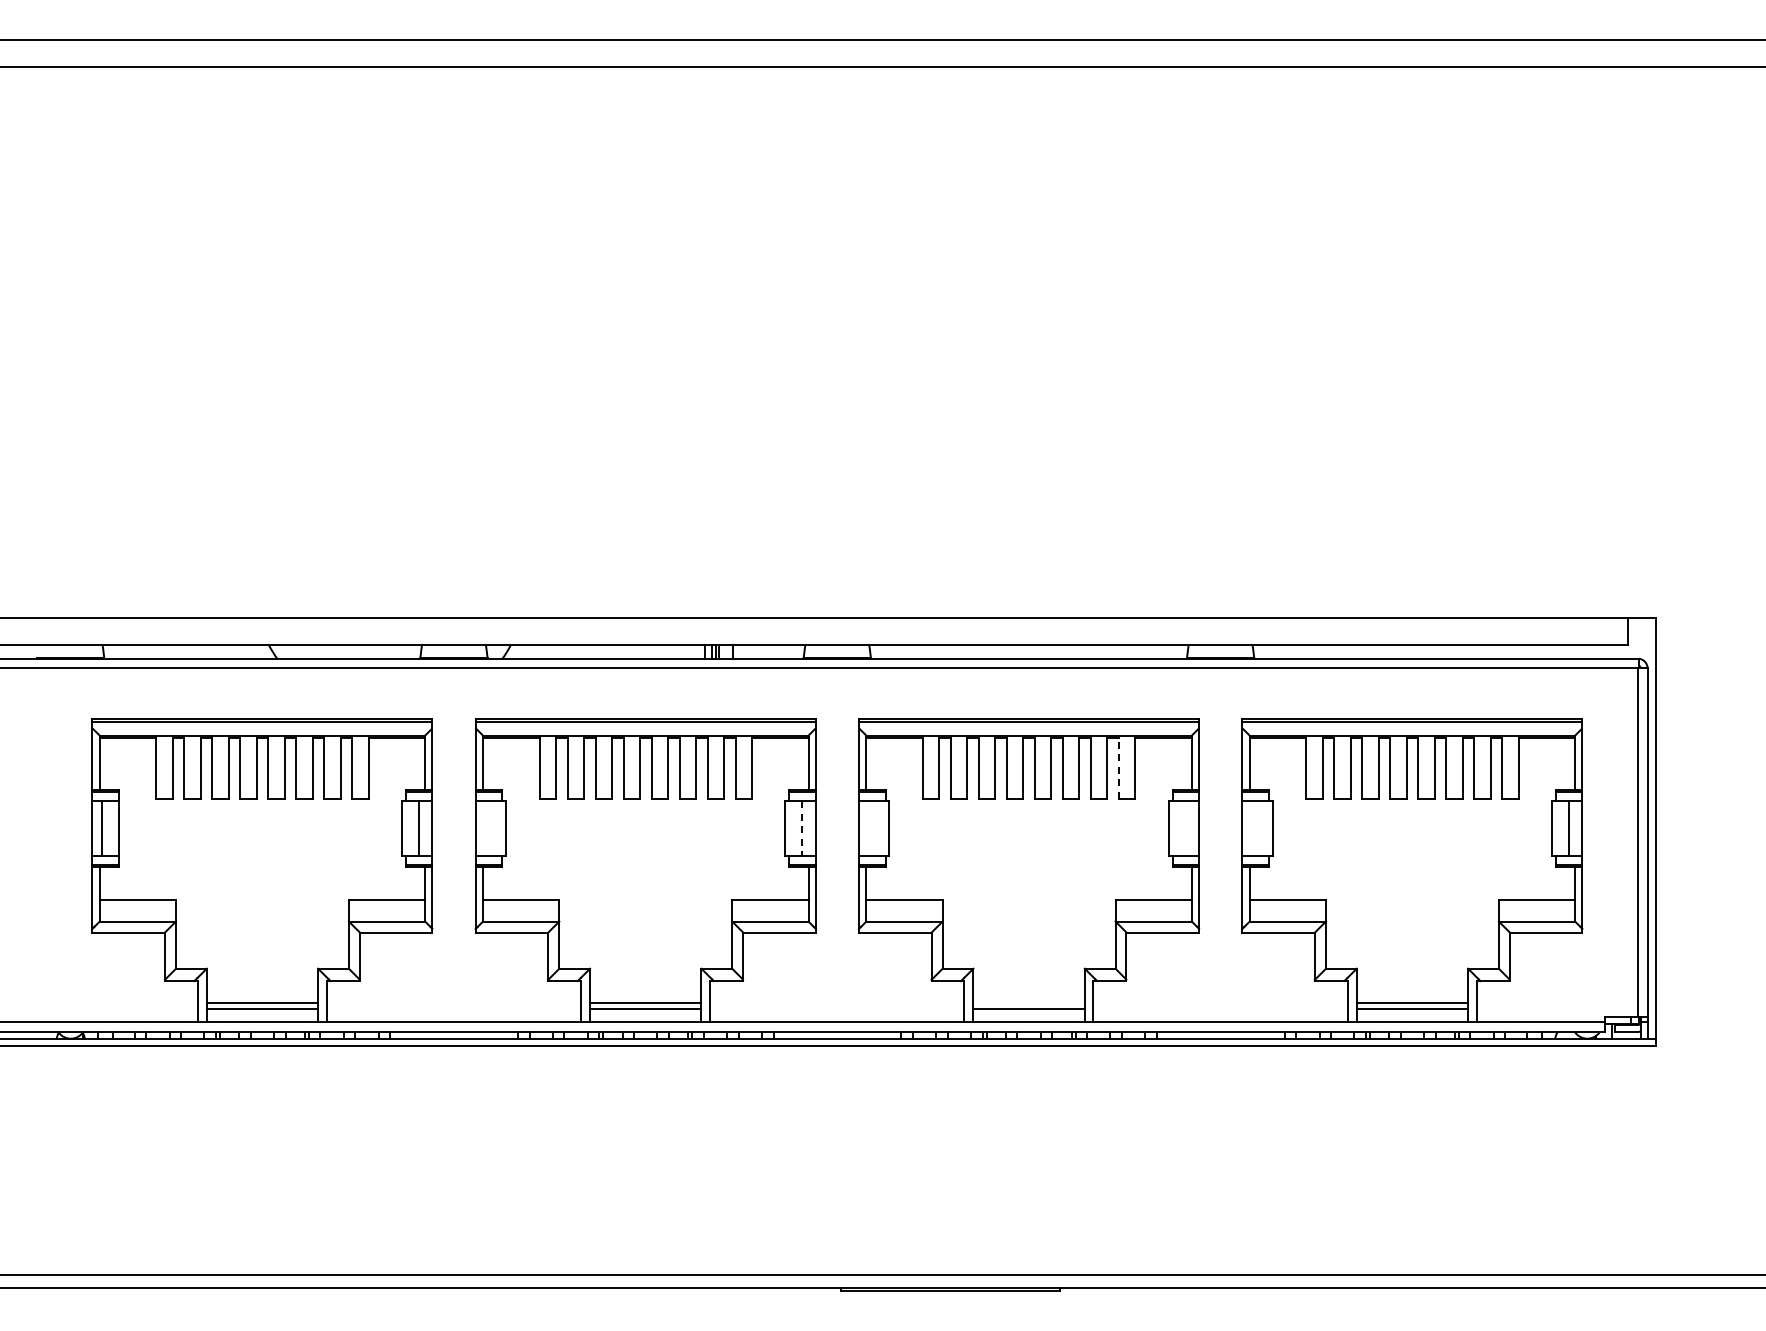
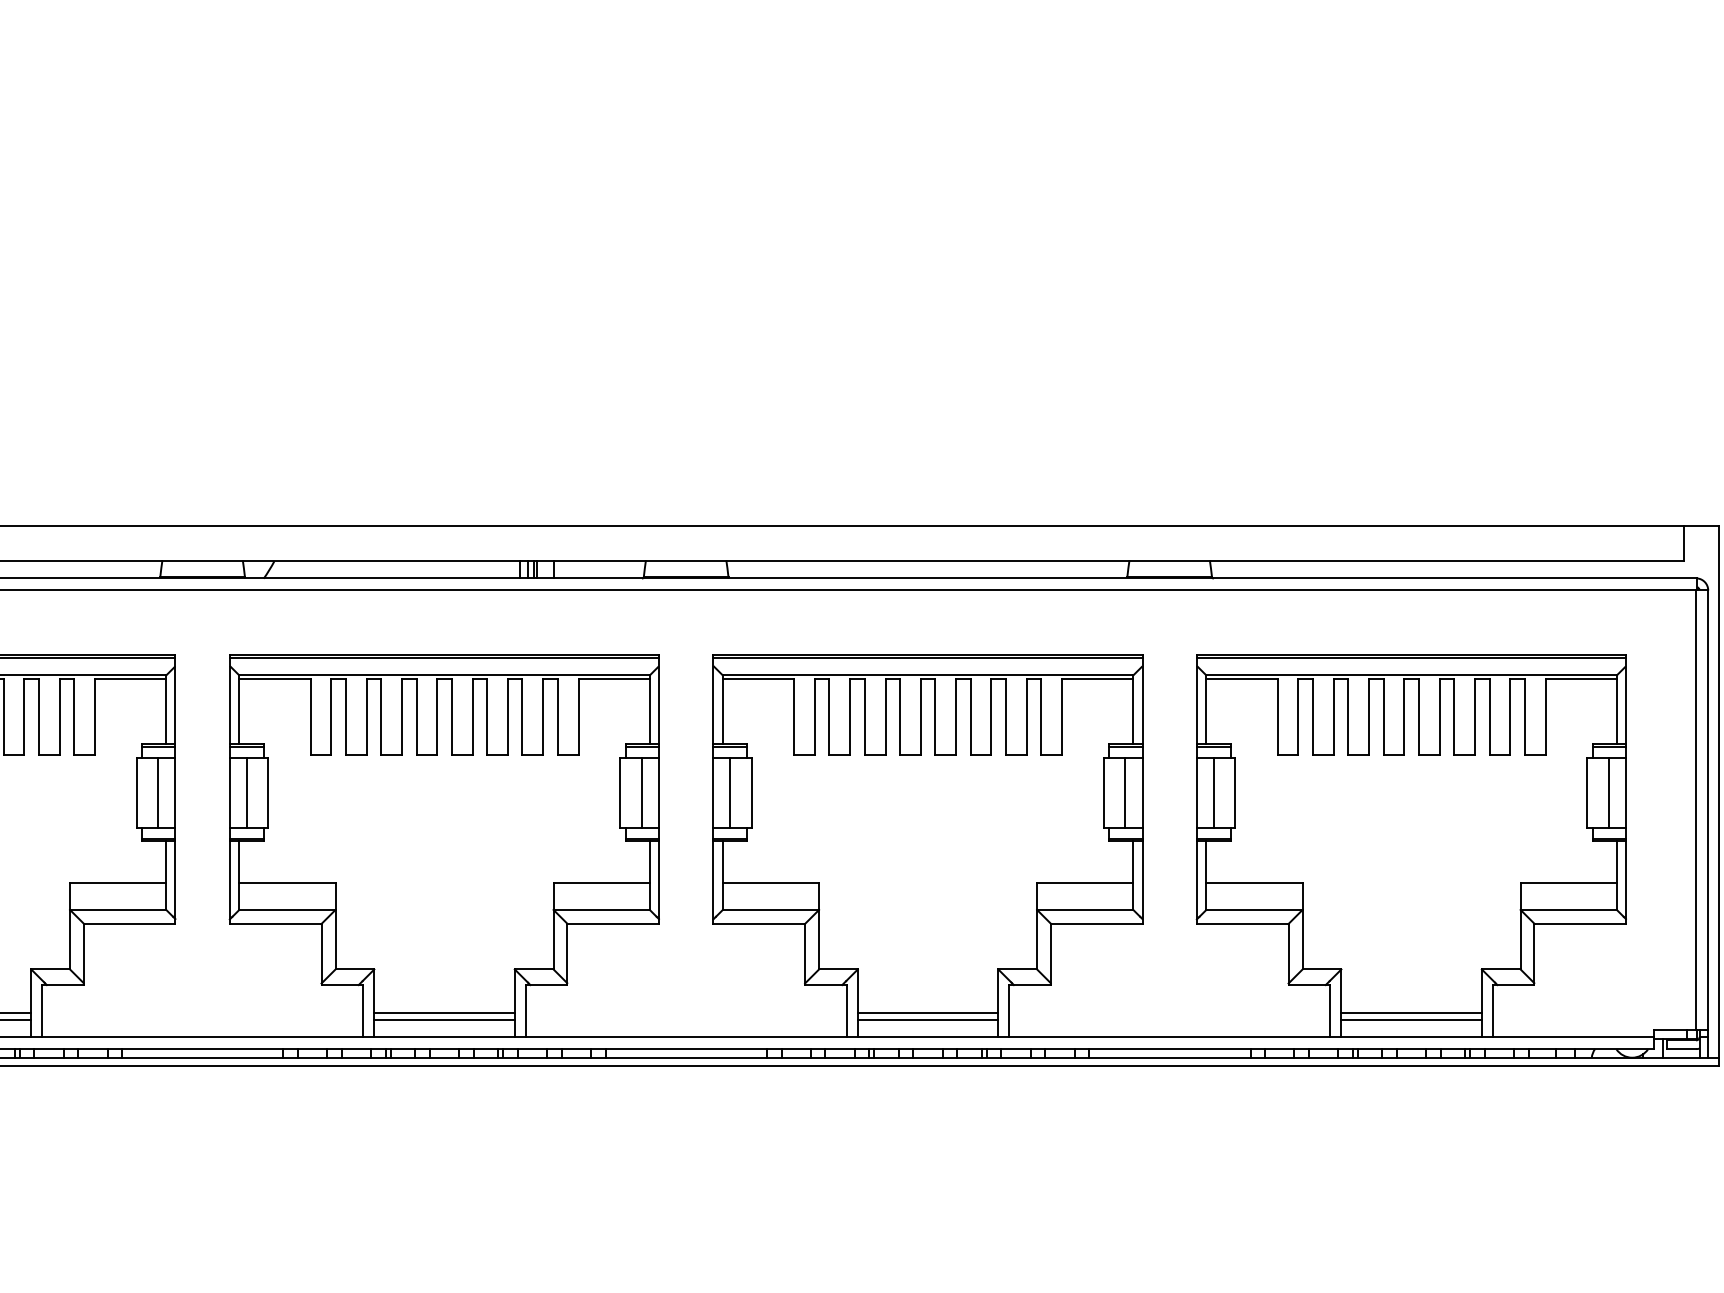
line: (1118, 767) -> (1040, 715), dashed -> solid
line: (489, 828) -> (247, 792), added
line: (872, 828) -> (730, 792), added
line: (1185, 828) -> (1125, 792), added
line: (1255, 828) -> (1213, 792), added
line: (802, 829) -> (642, 793), dashed -> solid
line: (1028, 1003) -> (927, 1013), added

